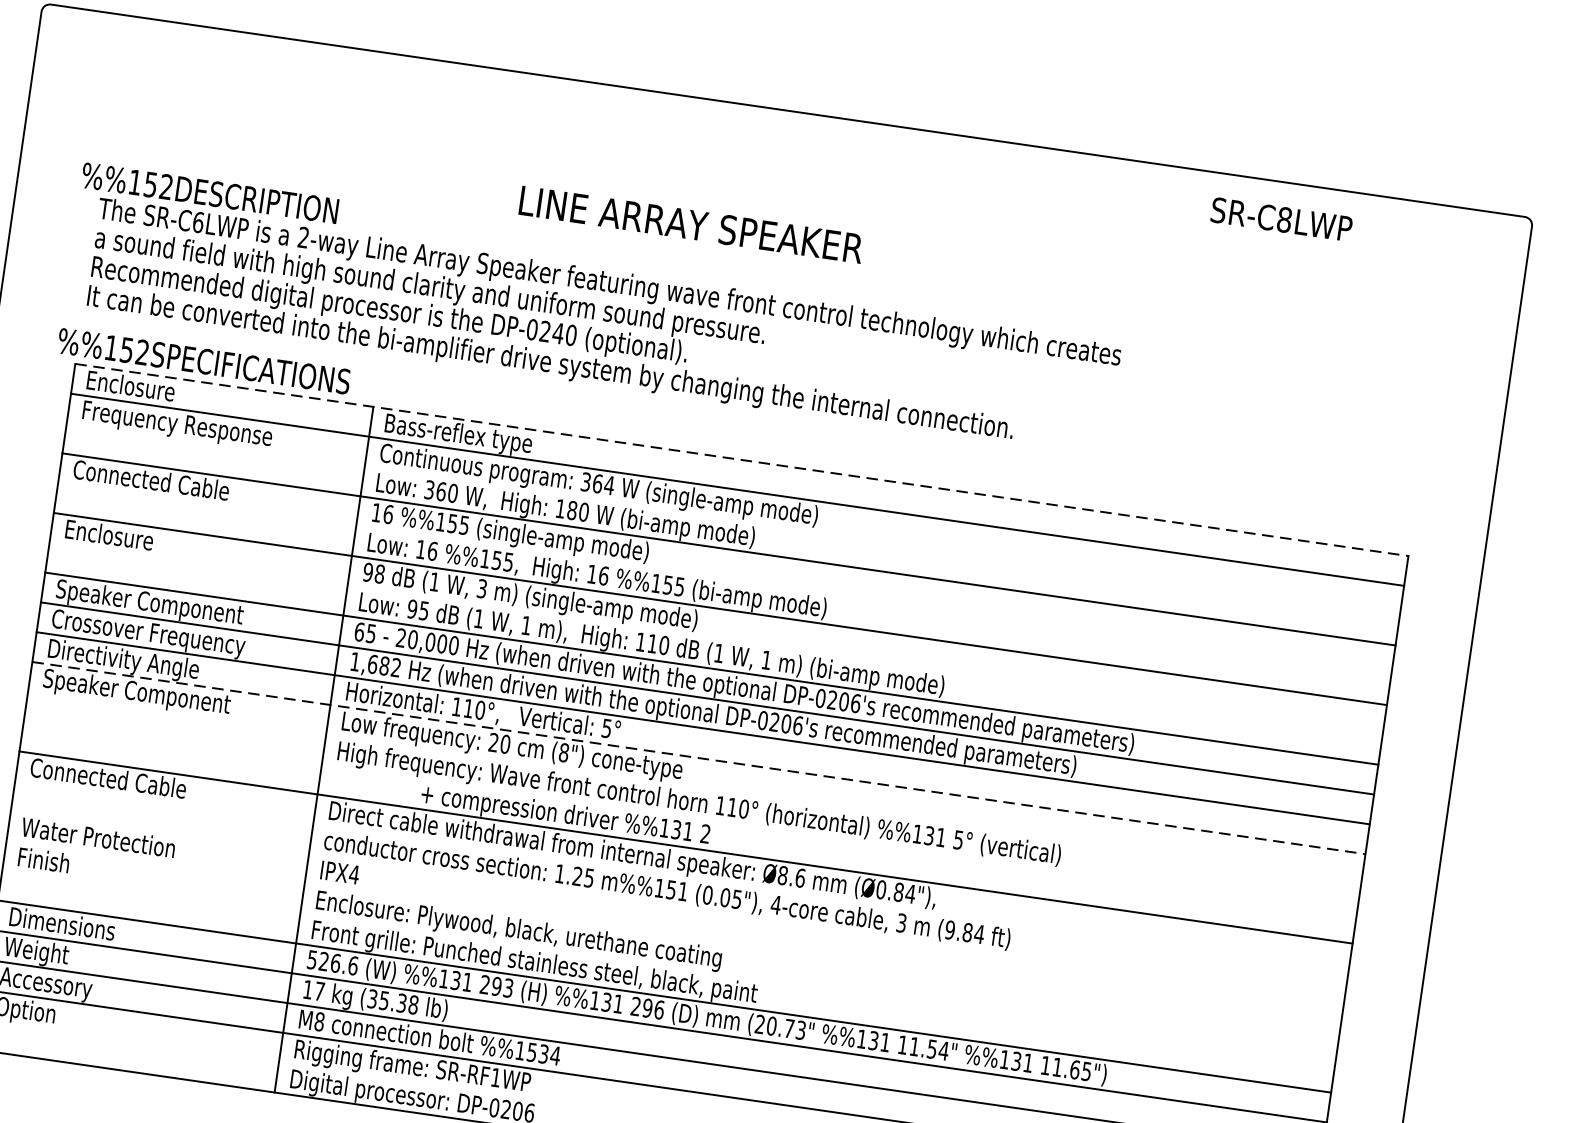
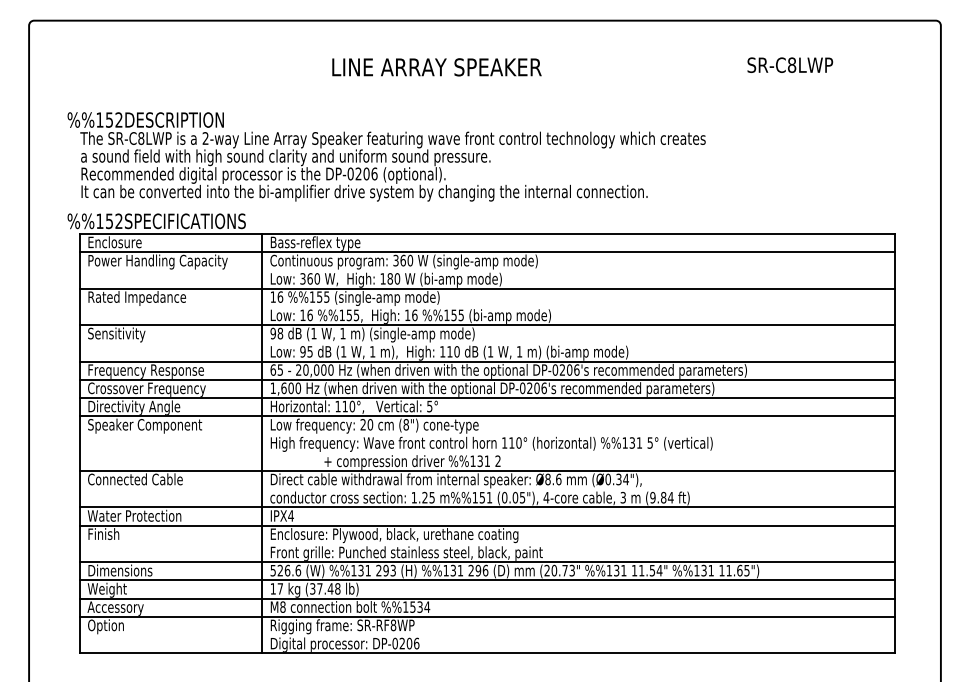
text: (1282, 218) -> (790, 64), moved
text: (198, 222) -> (141, 138), SR-C6LWP -> SR-C8LWP
text: (690, 224) -> (436, 67), moved
text: (564, 333) -> (370, 173), DP-0240 -> DP-0206
text: (197, 427) -> (158, 261), Frequency Response -> Power Handling Capacity
line: (741, 459) -> (487, 233), dashed -> solid
text: (154, 483) -> (137, 298), Connected Cable -> Rated Impedance
text: (609, 485) -> (410, 260), 364 -> 360
text: (111, 536) -> (116, 334), Enclosure -> Sensitivity
text: (481, 588) -> (342, 333), 3 -> 1
text: (150, 604) -> (145, 371), Speaker Component -> Frequency Response
text: (389, 667) -> (294, 388), 1,682 -> 1,600
line: (698, 758) -> (487, 416), dashed -> solid
text: (898, 892) -> (618, 479), (Ø0.84"), -> (Ø0.34"),
line: (677, 907) -> (487, 507), added
line: (673, 936) -> (487, 525), added
text: (393, 1001) -> (325, 588), (35.38 -> (37.48
text: (495, 1077) -> (393, 625), SR-RF1WP -> SR-RF8WP

